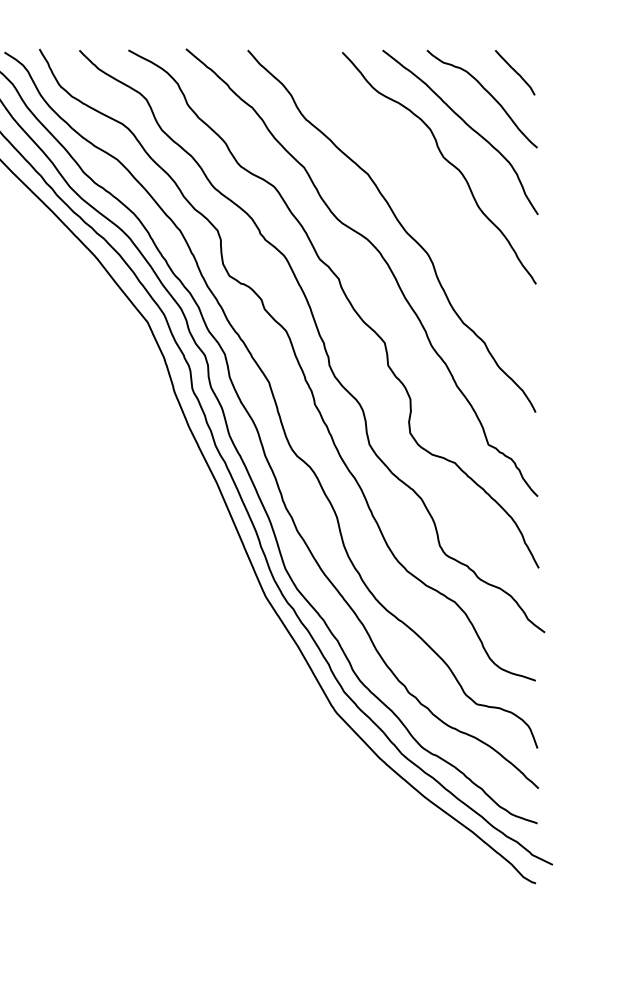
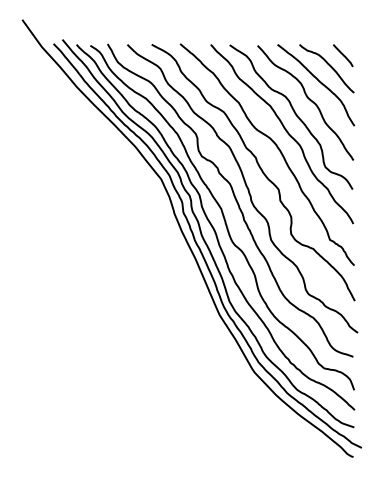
curve: (418, 193) -> (295, 115), added

